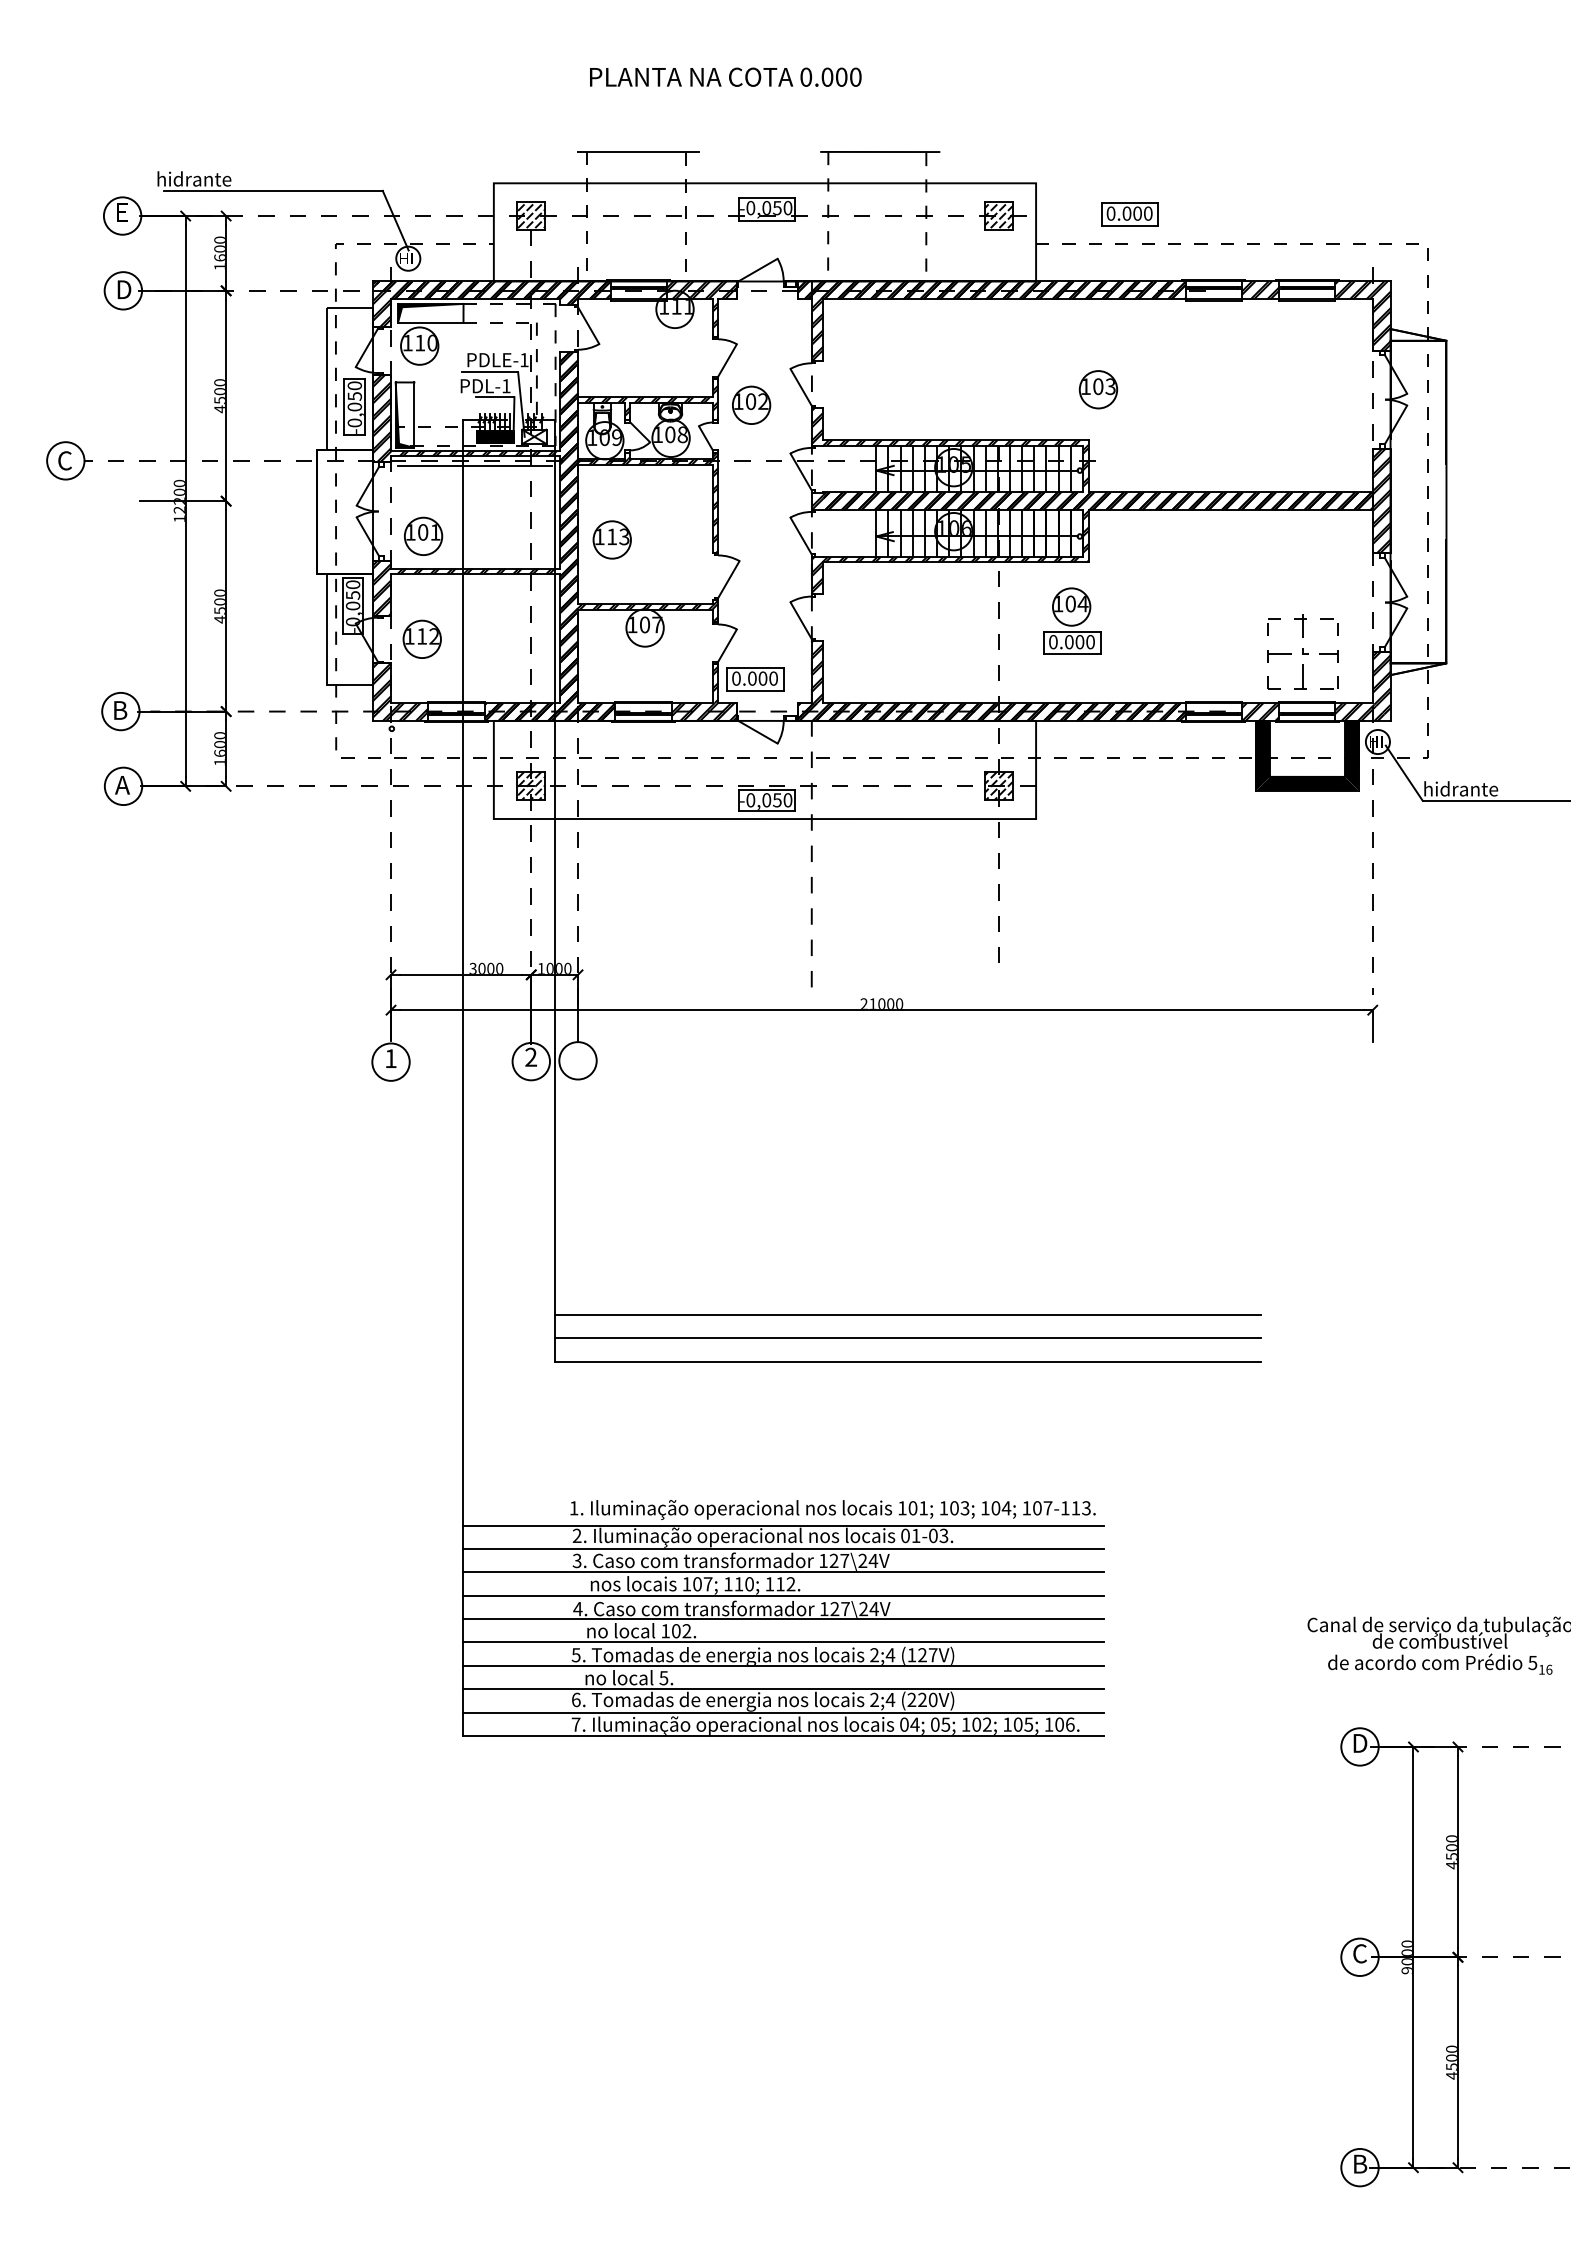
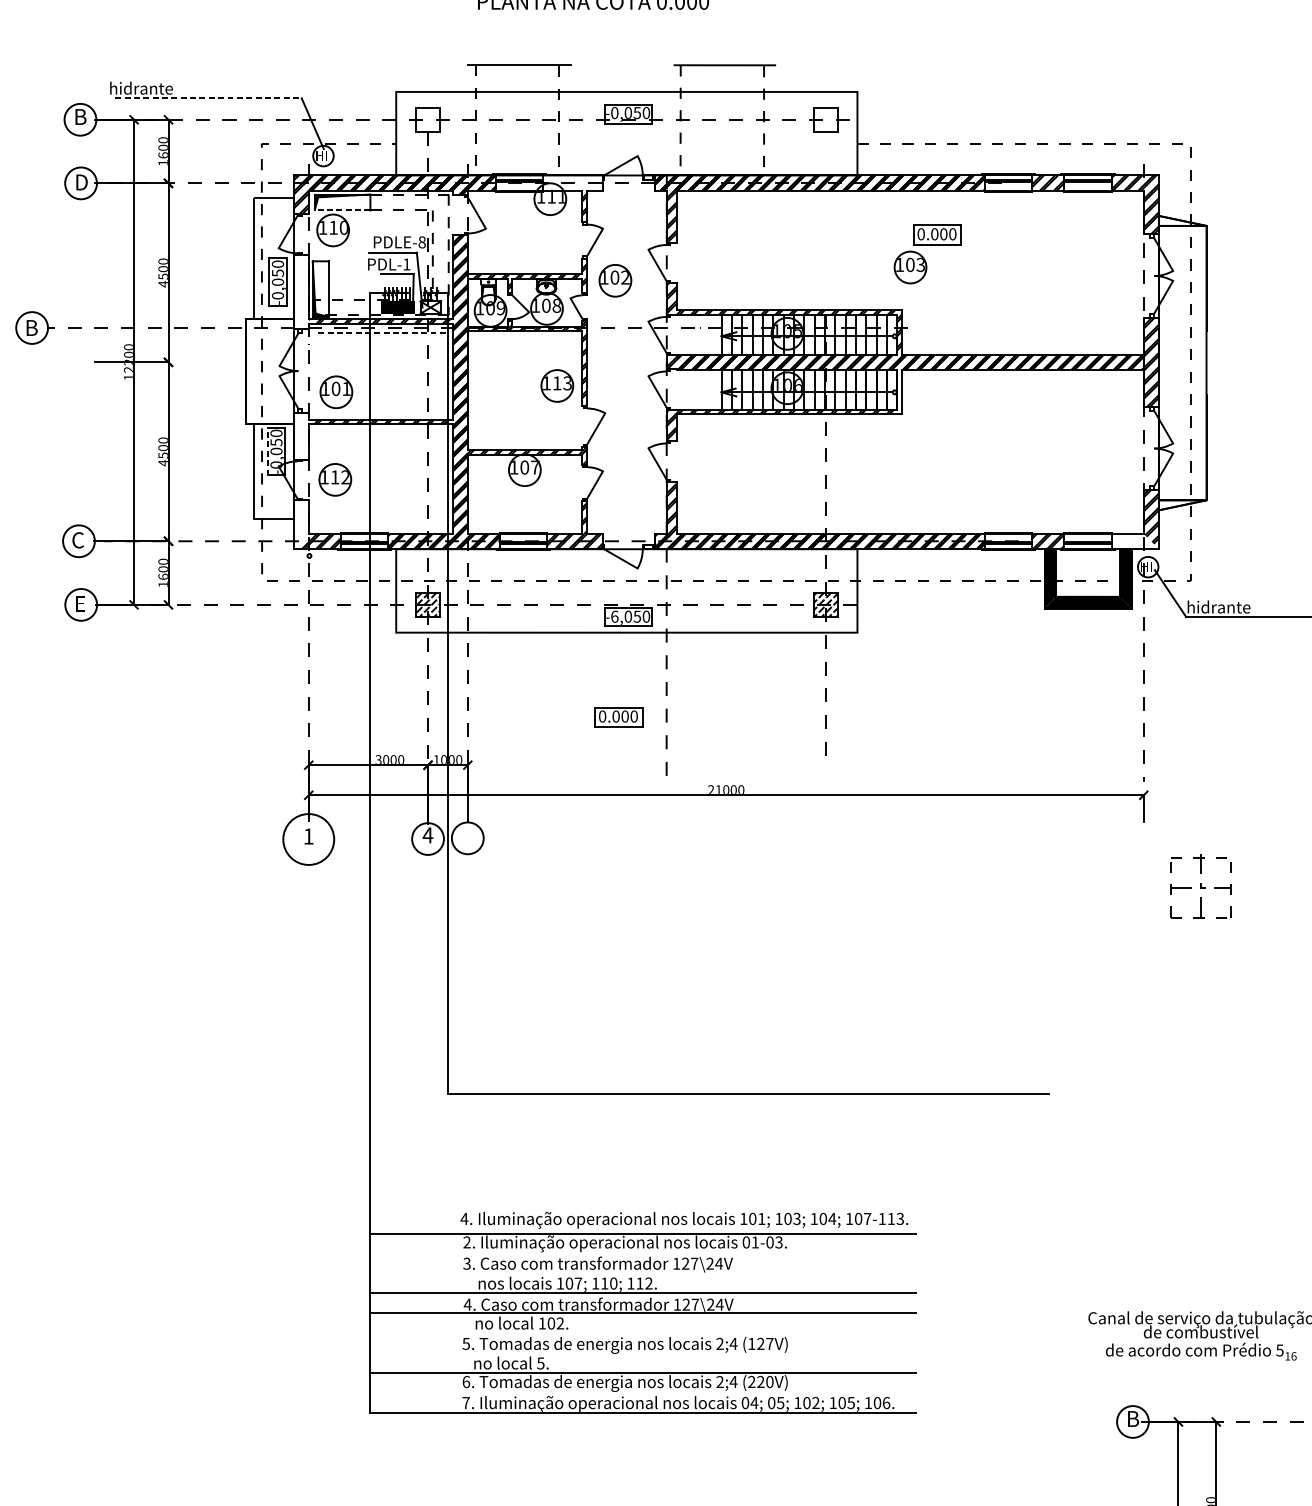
line: (273, 190) -> (208, 98), solid -> dashed
text: (122, 212) -> (80, 116), E -> B
part: (1129, 214) -> (936, 235), moved
hatch: (531, 215) -> (428, 119), removed
hatch: (998, 215) -> (825, 119), removed
hatch: (701, 290) -> (572, 183), removed
line: (430, 322) -> (342, 210), solid -> dashed
text: (524, 360) -> (422, 242), PDLE-1 -> PDLE-8
hatch: (382, 418) -> (301, 291), removed
text: (65, 460) -> (31, 327), C -> B
line: (475, 466) -> (380, 332), solid -> dashed
hatch: (1085, 536) -> (899, 392), removed
part: (611, 539) -> (556, 385), moved
hatch: (382, 588) -> (301, 436), removed
line: (342, 605) -> (267, 451), solid -> dashed
part: (1072, 620) -> (888, 463), removed
part: (1302, 651) -> (1200, 885), moved
part: (755, 679) -> (618, 717), moved
hatch: (382, 690) -> (301, 523), removed
text: (120, 710) -> (78, 540), B -> C
hatch: (1359, 711) -> (1132, 541), removed
text: (122, 785) -> (80, 604), А -> E
text: (750, 800) -> (614, 616), -0,050 -> -6,050
text: (530, 1056) -> (427, 834), 2 -> 4
circle: (390, 1061) -> (308, 838), size x1.6
line: (907, 1315) -> (748, 1054), removed
line: (907, 1338) -> (748, 1074), removed
text: (573, 1508) -> (463, 1219), 1. -> 4.
line: (783, 1548) -> (642, 1253), removed
line: (783, 1572) -> (642, 1273), removed
line: (783, 1642) -> (642, 1333), removed
line: (783, 1665) -> (642, 1352), removed
line: (783, 1712) -> (642, 1392), removed
text: (1360, 1743) -> (1133, 1419), D -> B

